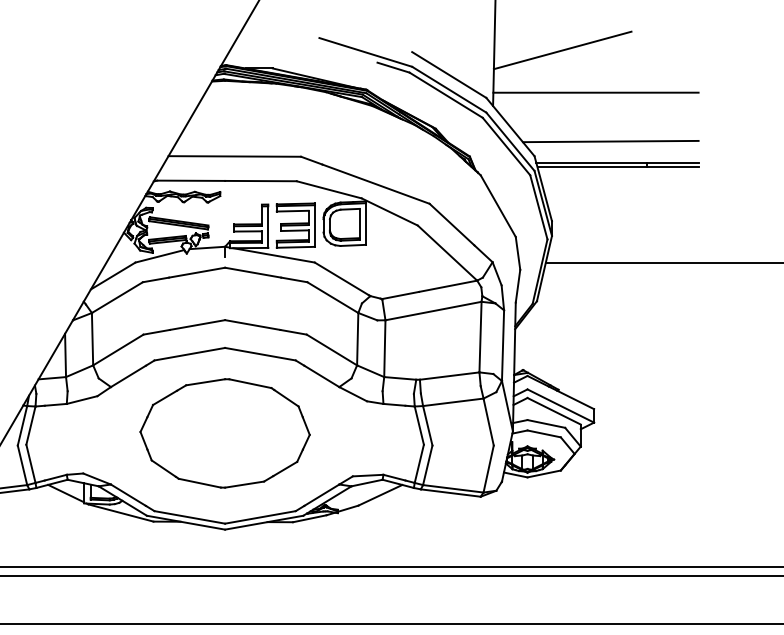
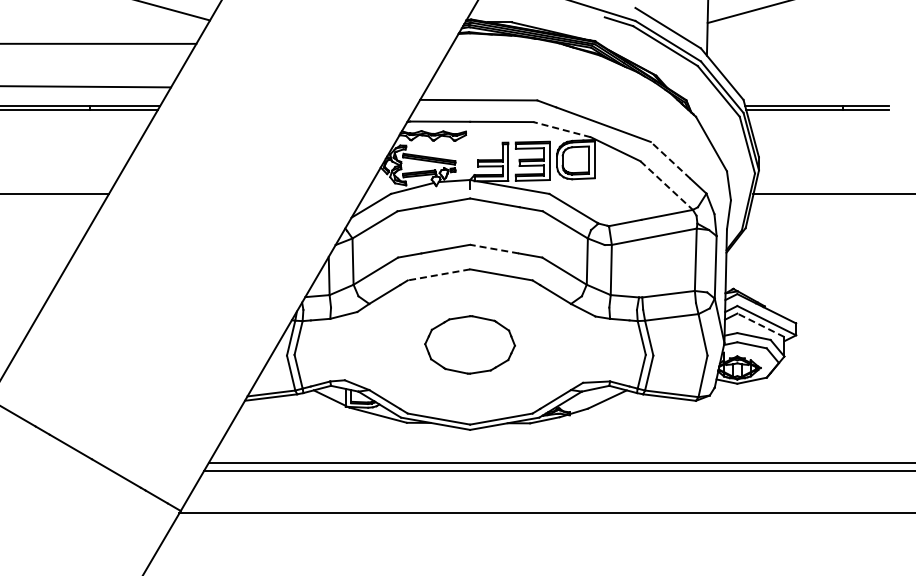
line: (595, 92) -> (797, 43), removed
line: (610, 140) -> (810, 86), removed
line: (329, 189) -> (562, 129), solid -> dashed
line: (451, 224) -> (670, 160), solid -> dashed
line: (447, 253) -> (666, 185), solid -> dashed
line: (252, 325) -> (494, 249), solid -> dashed
line: (189, 353) -> (438, 274), solid -> dashed
line: (553, 411) -> (760, 325), solid -> dashed
part: (224, 432) -> (469, 344), size x0.6

